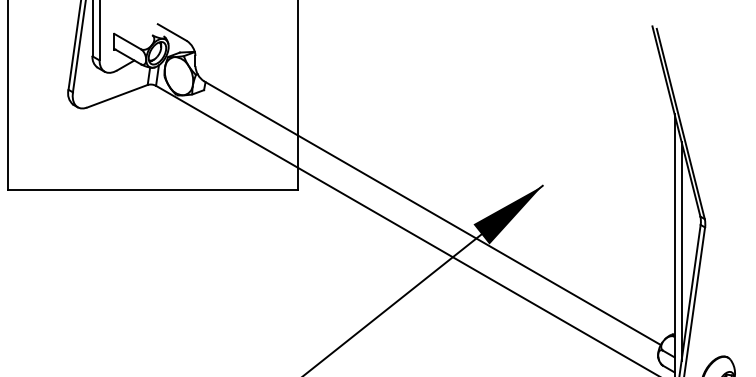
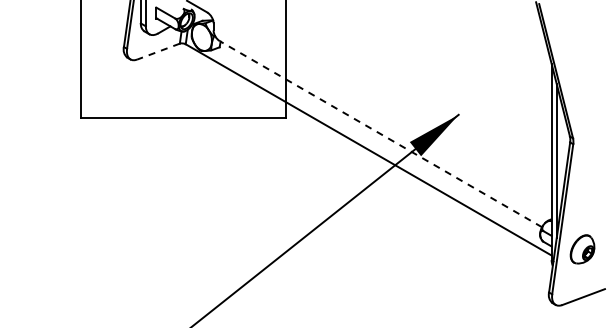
line: (117, 96) -> (158, 51), solid -> dashed
line: (431, 212) -> (380, 133), solid -> dashed

